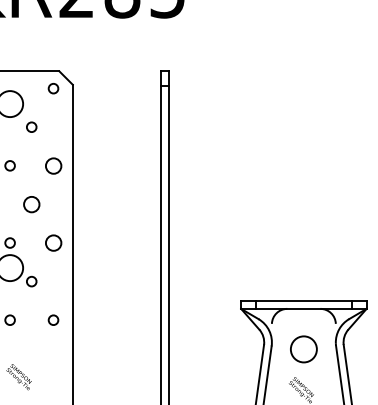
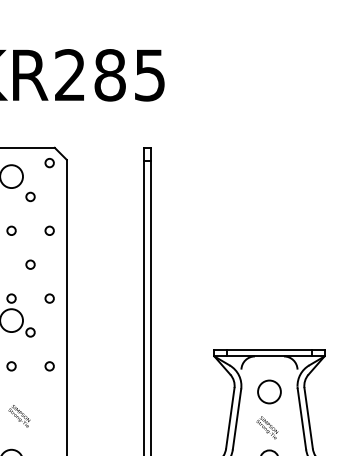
circle: (53, 165) -> (49, 230), size x0.62
circle: (31, 204) -> (30, 264), size x0.62
circle: (53, 242) -> (49, 298), size x0.62

